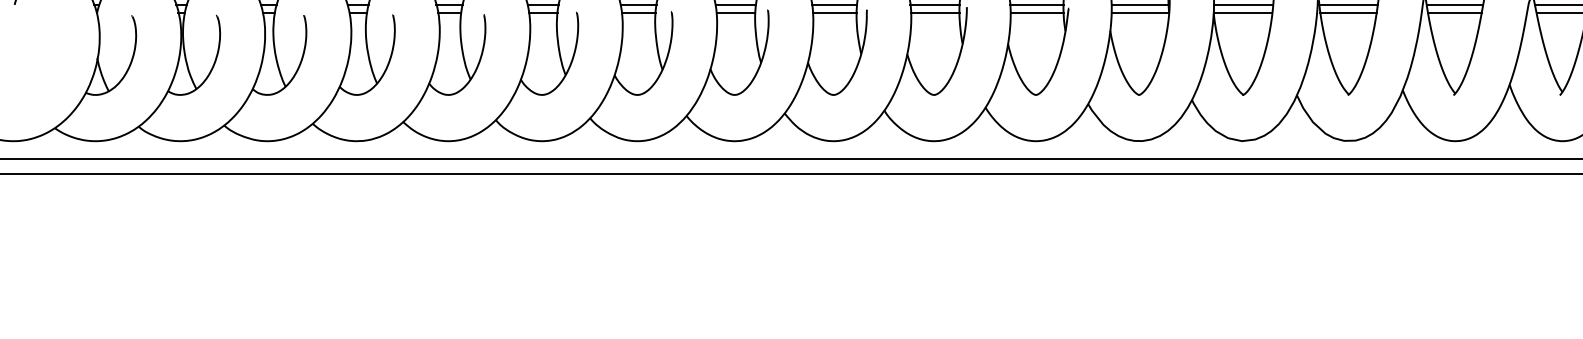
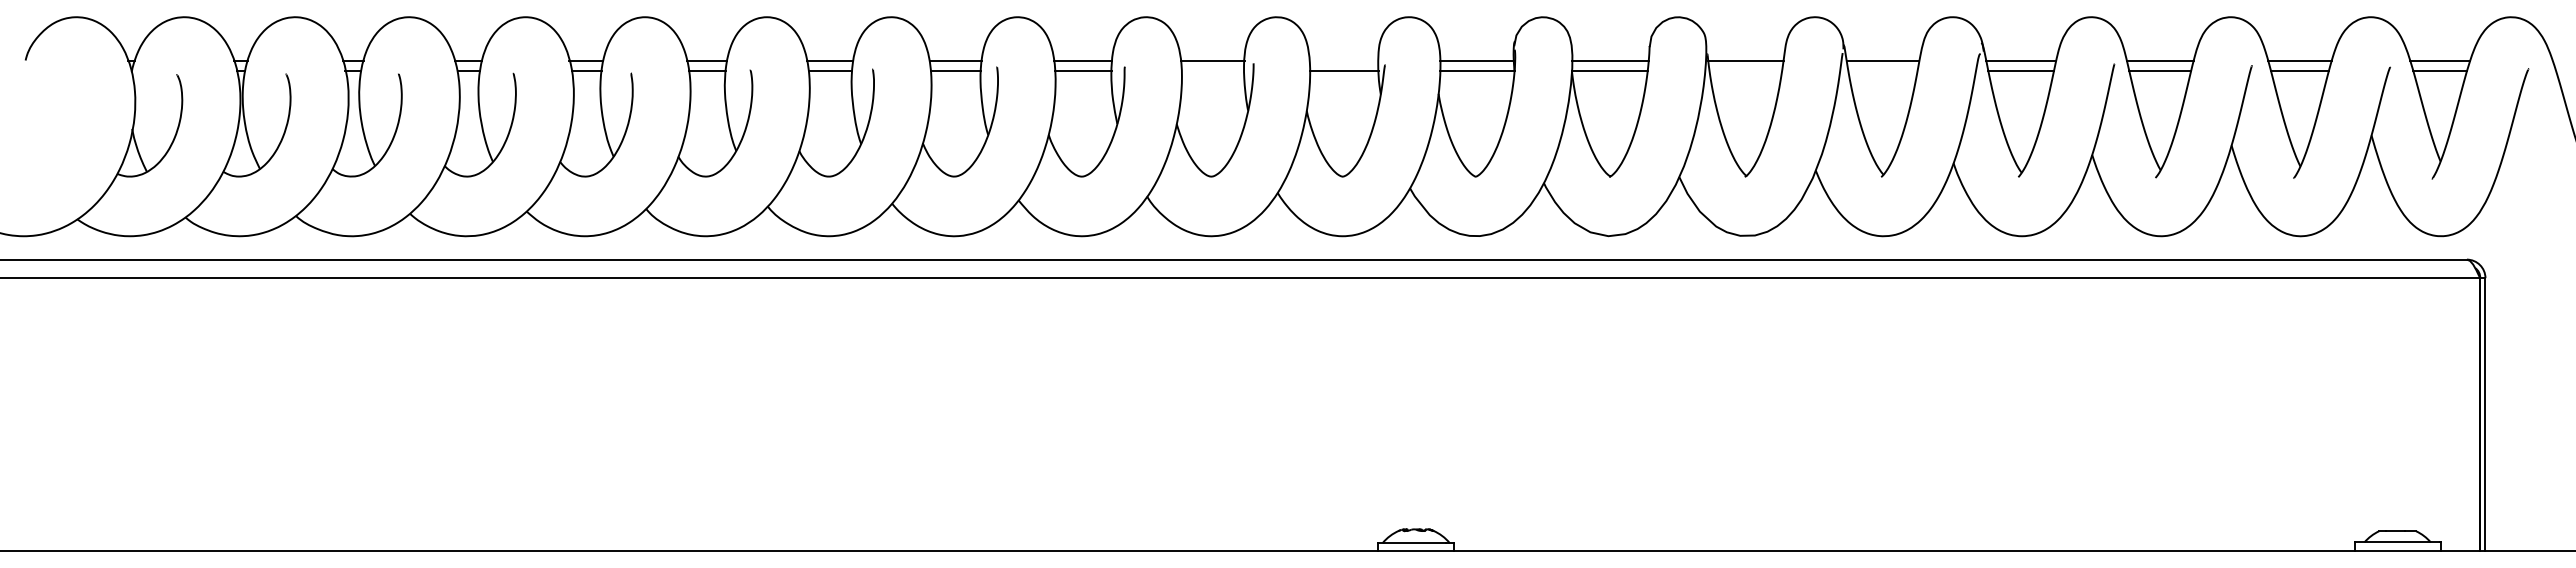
line: (1036, 4) -> (1343, 60), removed
line: (934, 12) -> (1212, 70), removed
line: (1348, 12) -> (1745, 70), removed
line: (1454, 12) -> (1882, 70), removed

